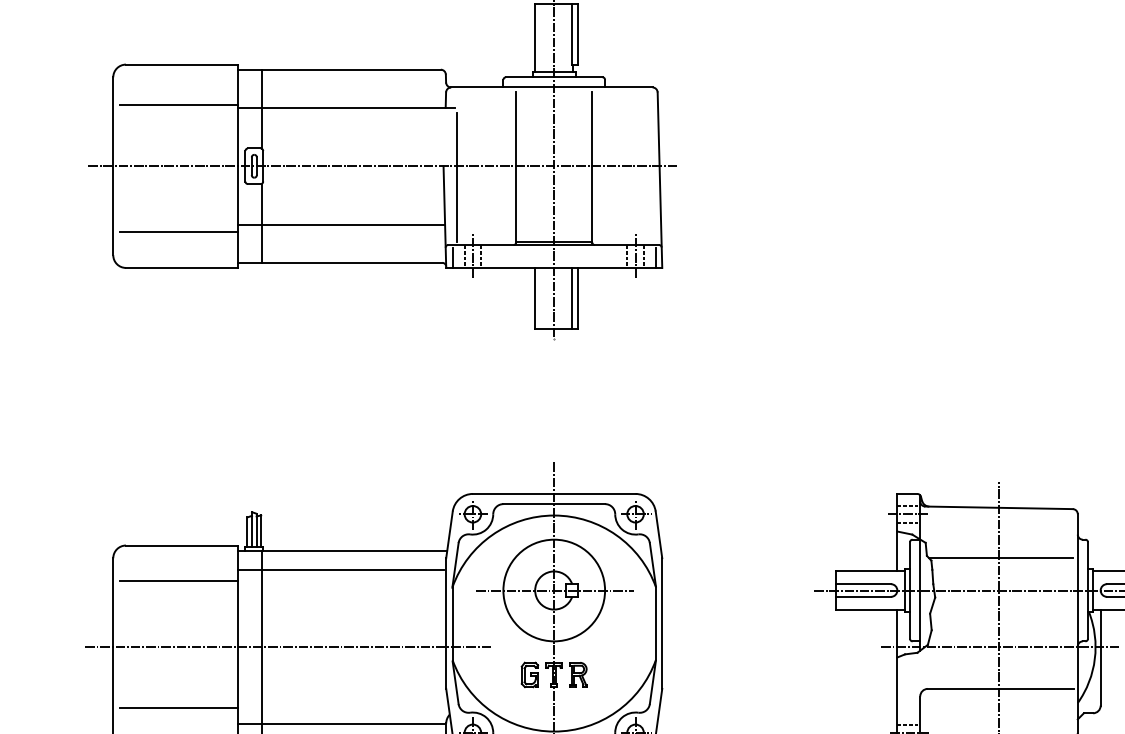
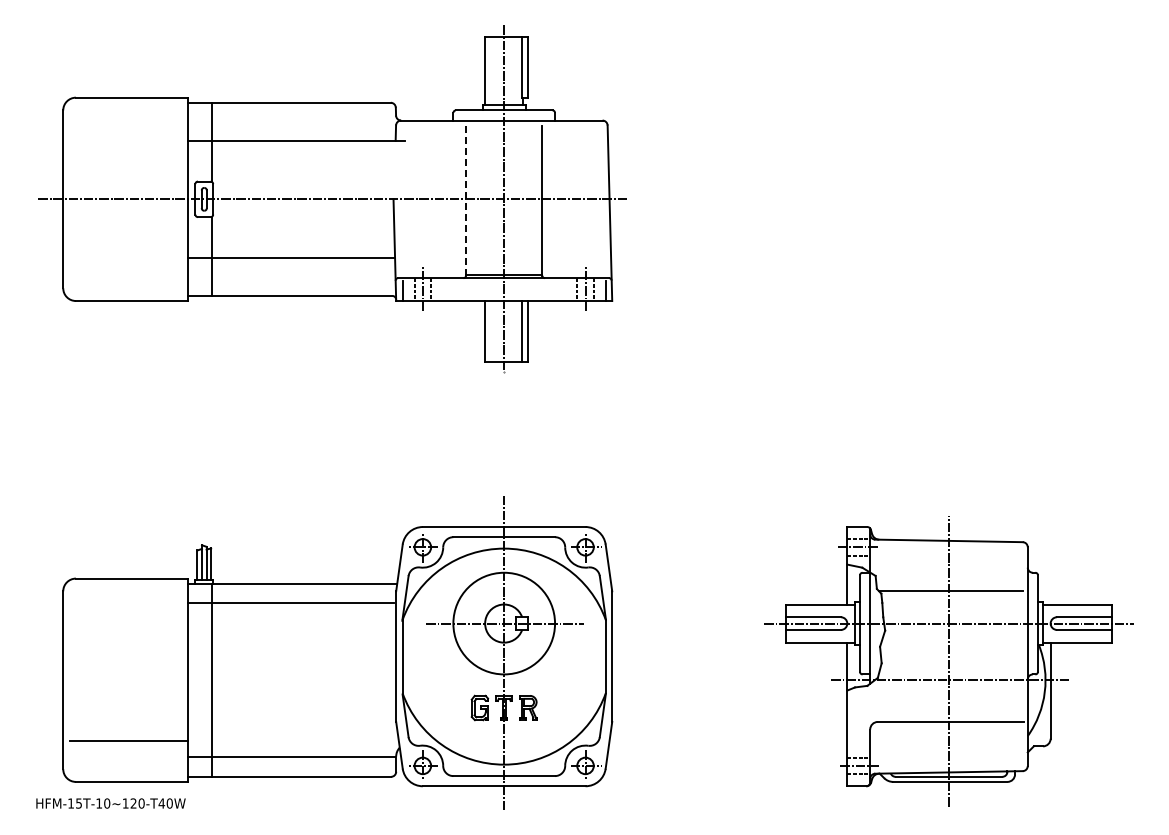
line: (178, 105) -> (128, 138), removed
line: (516, 167) -> (466, 200), solid -> dashed
line: (457, 177) -> (407, 210), removed
line: (178, 232) -> (128, 265), removed
line: (178, 581) -> (128, 614), removed
line: (288, 647) -> (238, 680), removed

